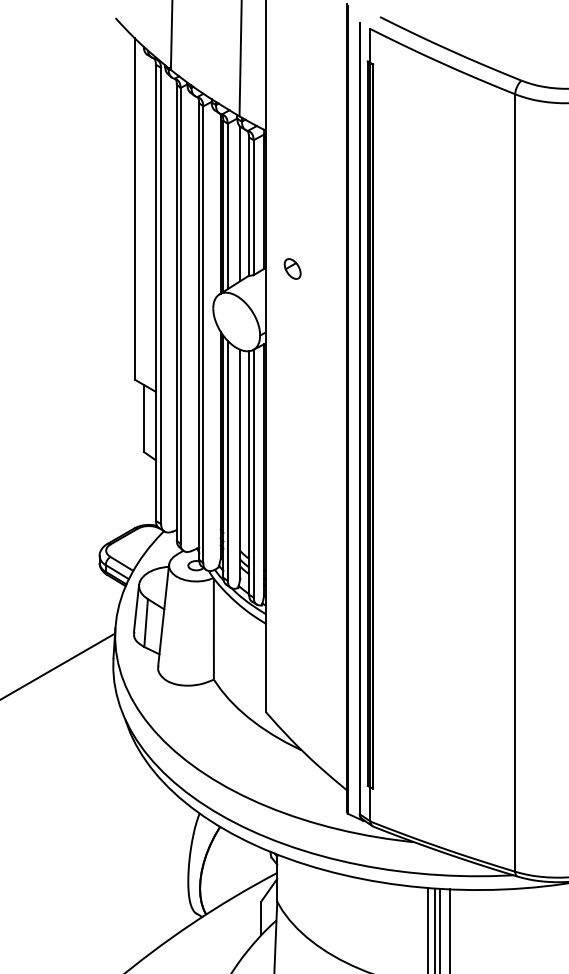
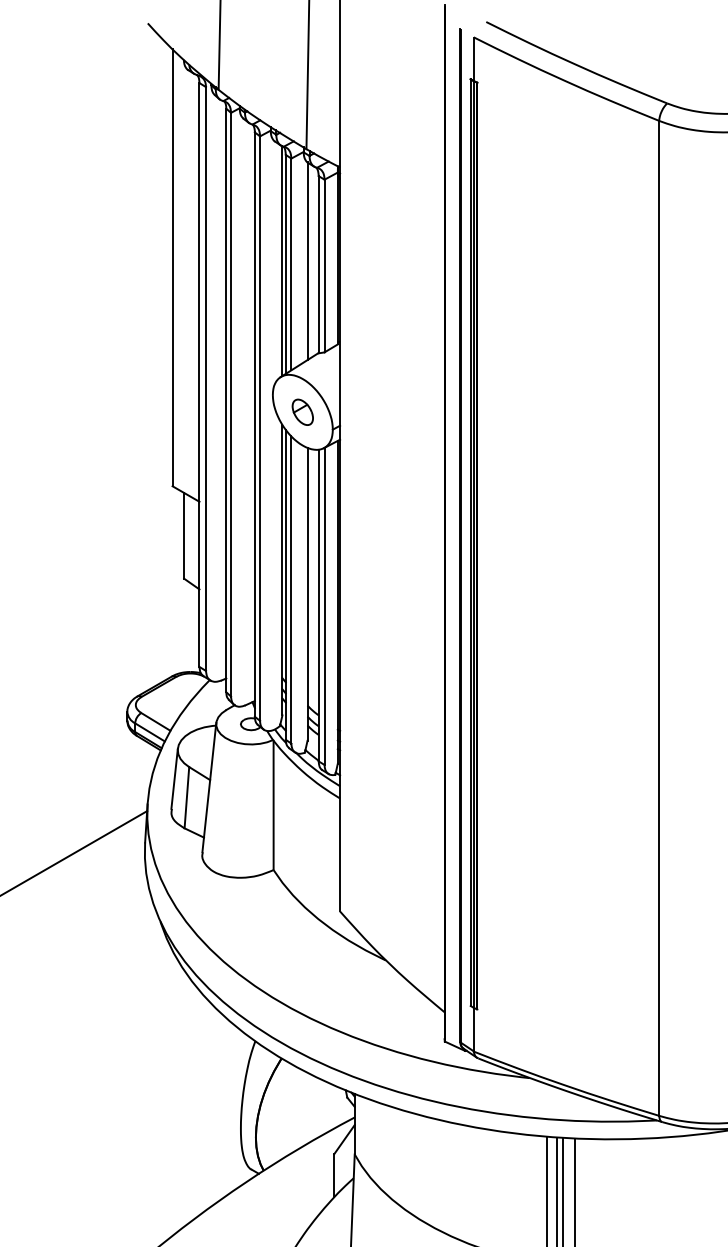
part: (292, 268) -> (302, 411), moved

